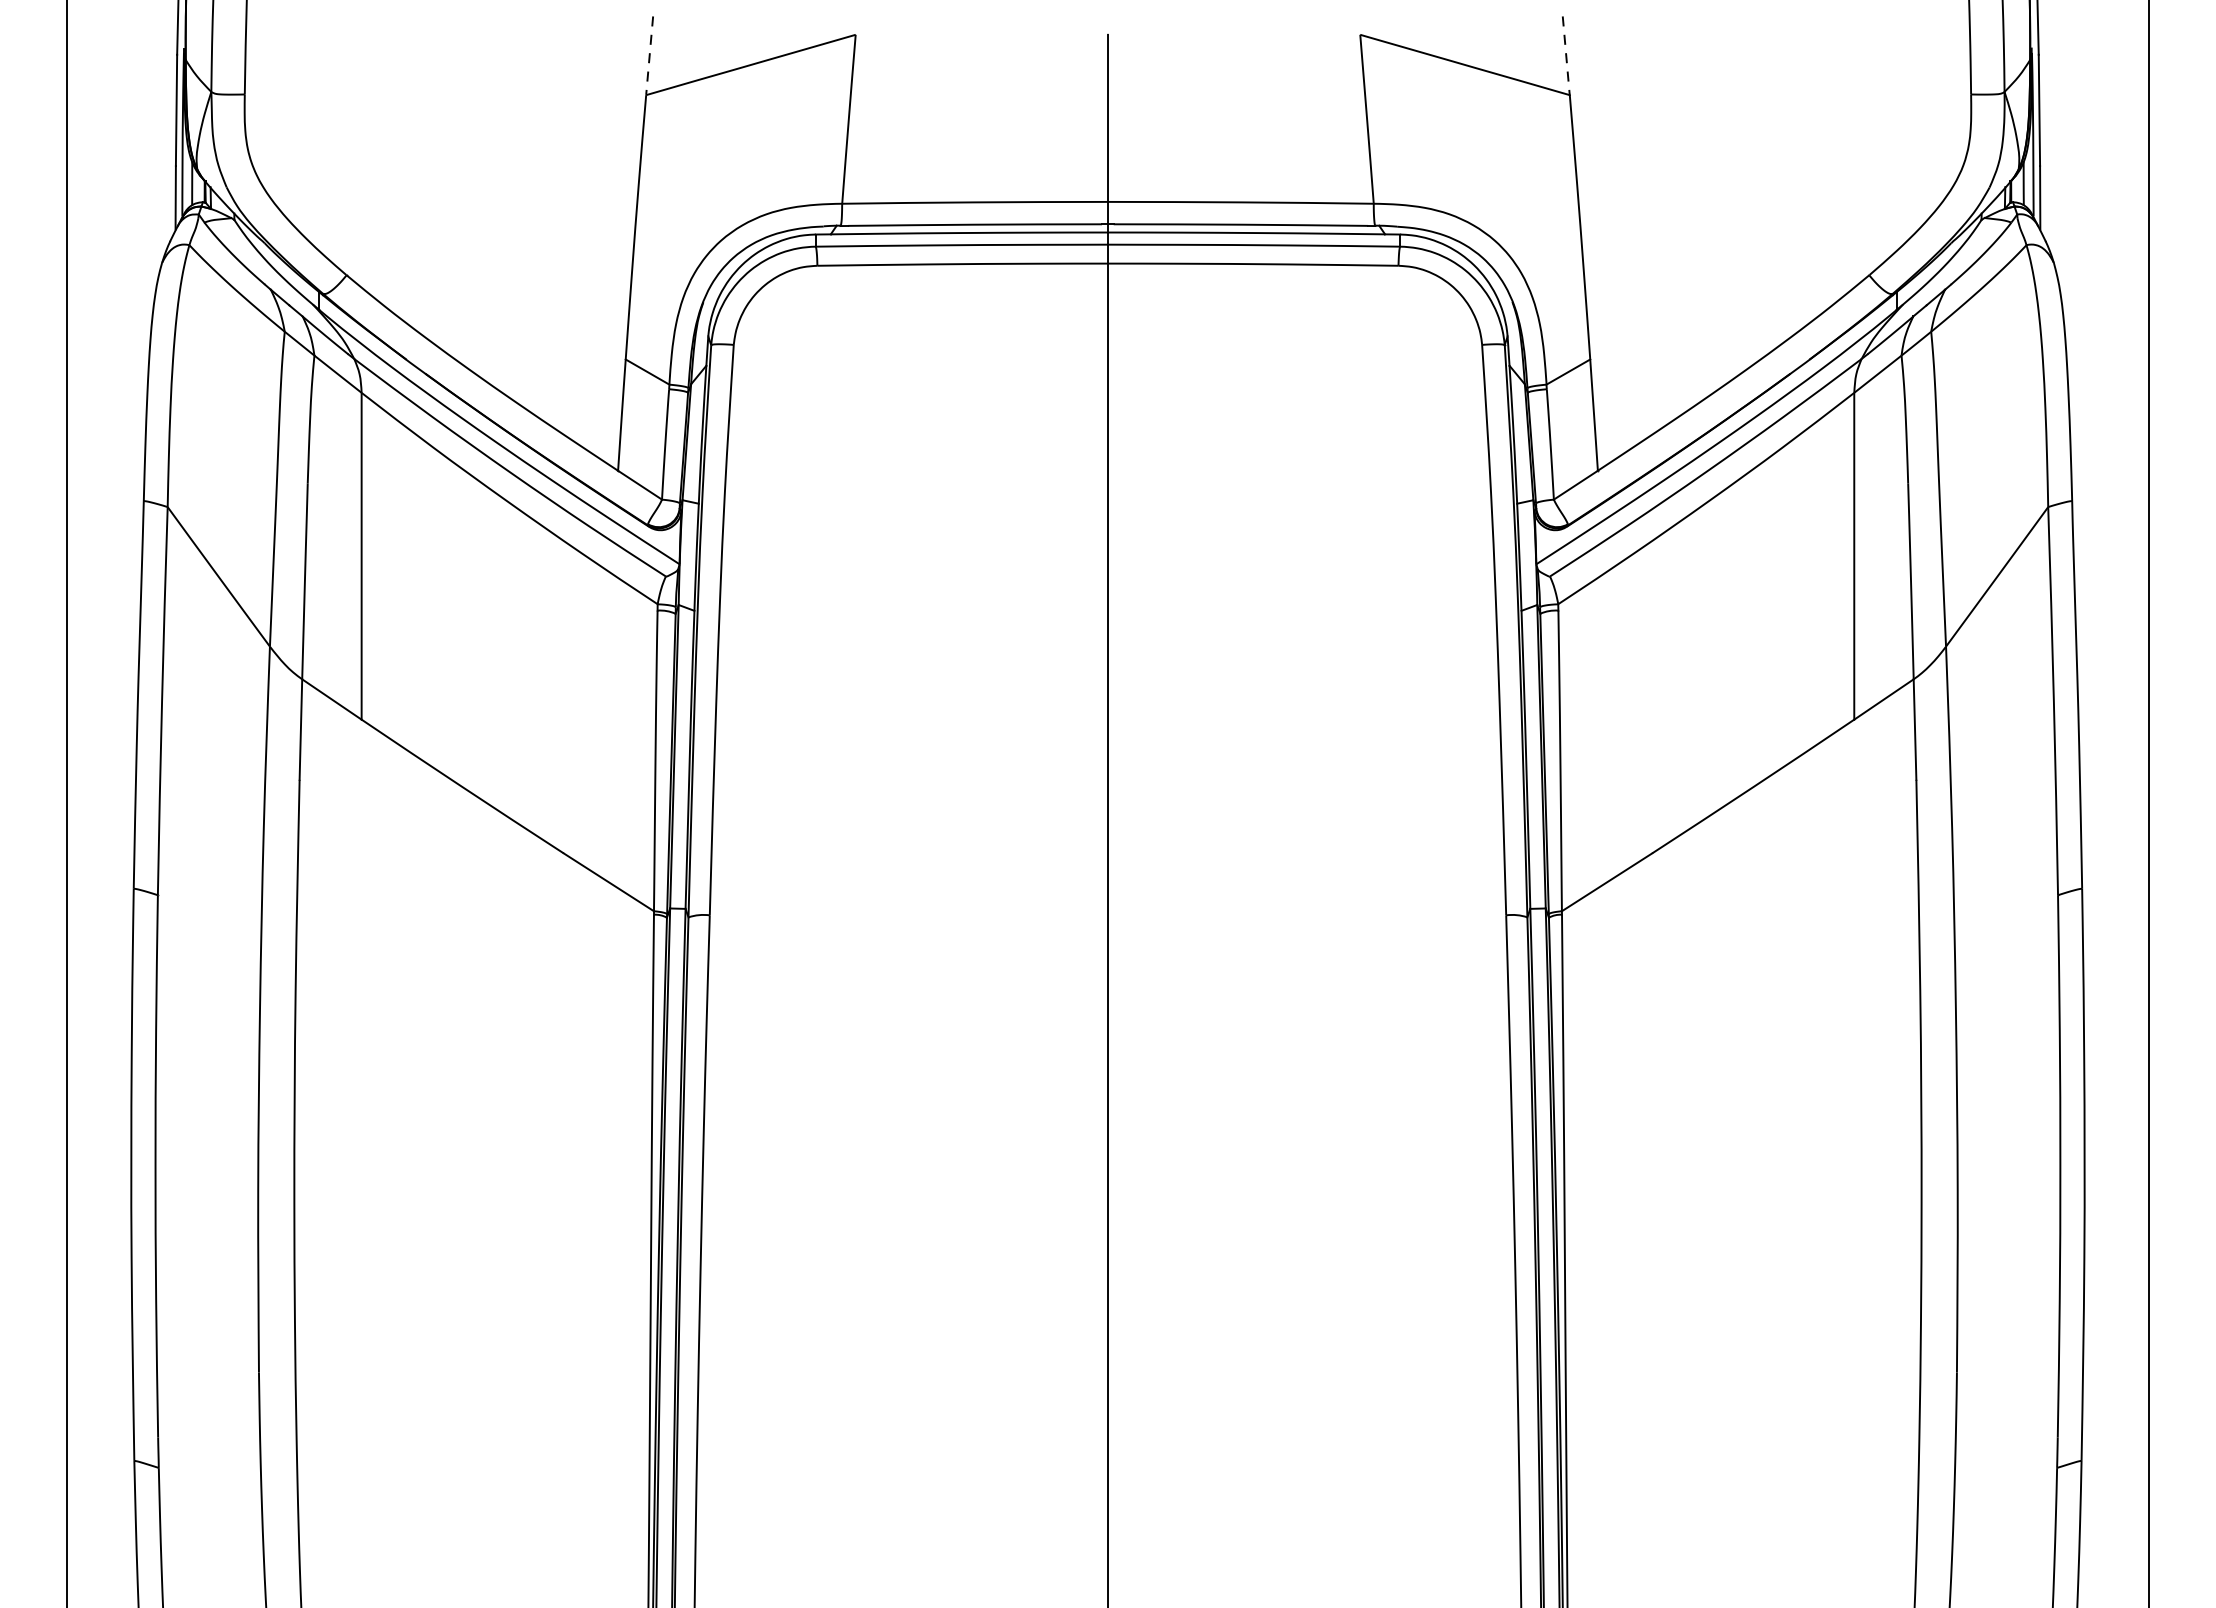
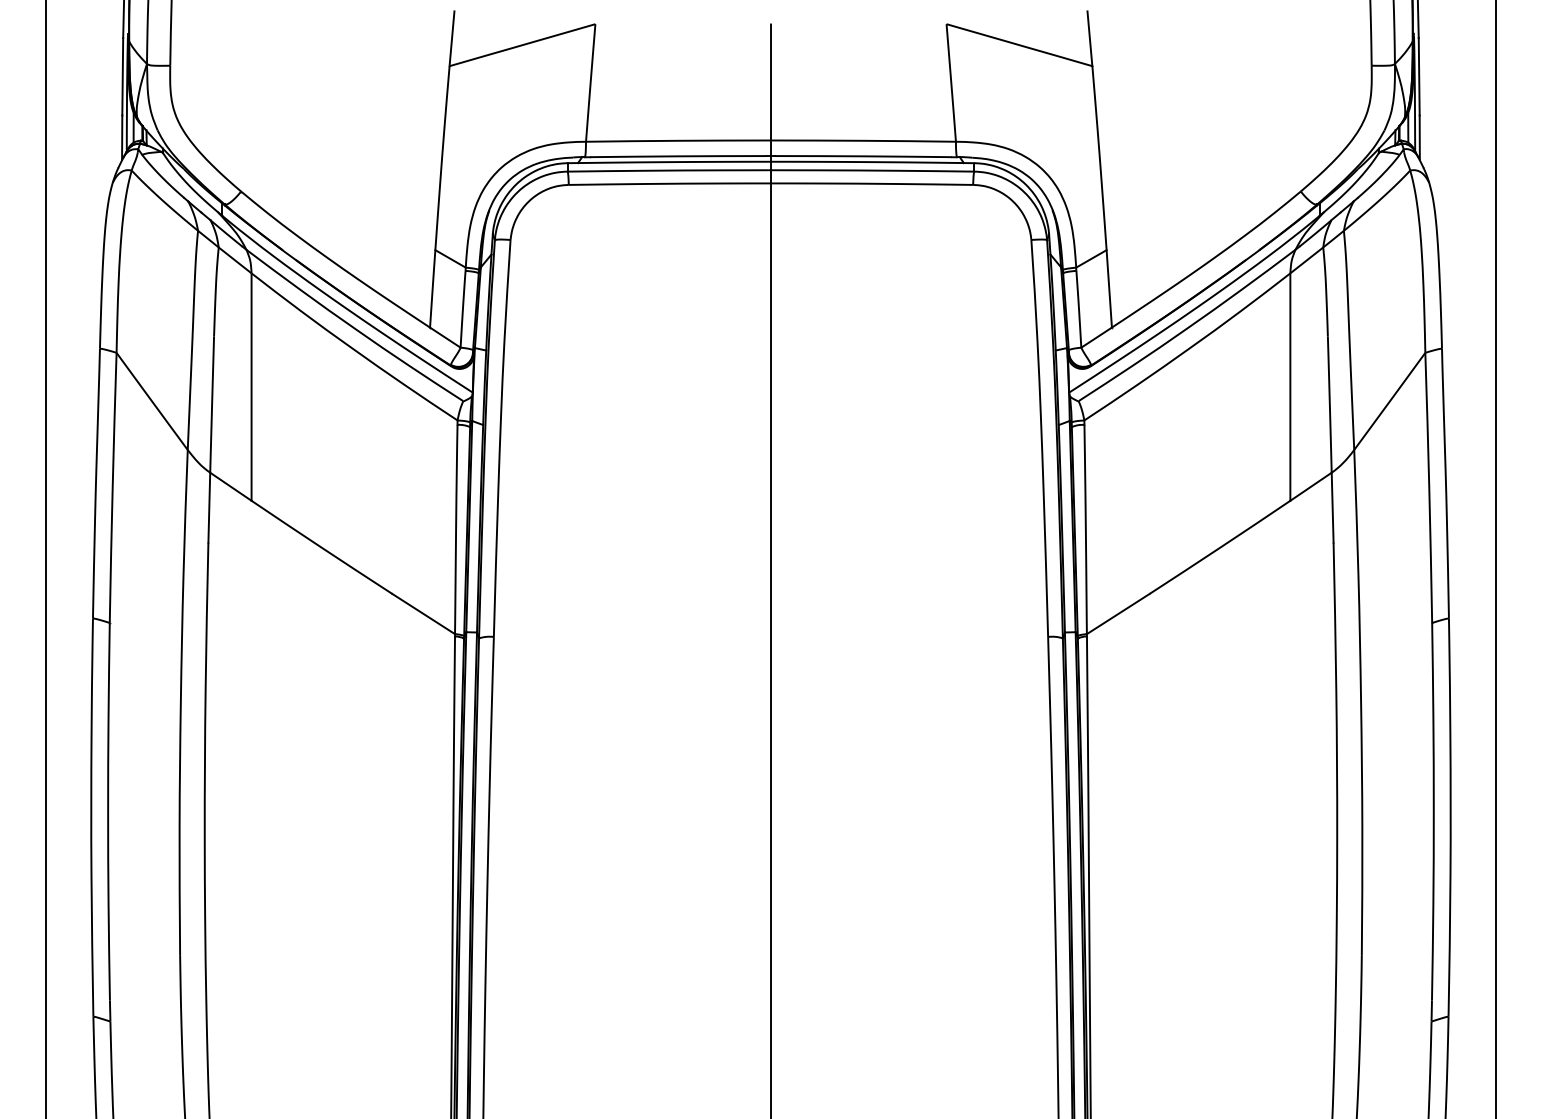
line: (648, 56) -> (451, 39), dashed -> solid
line: (1565, 56) -> (1089, 39), dashed -> solid

